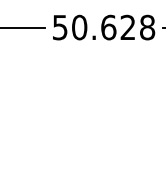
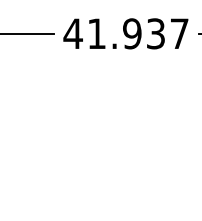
text: (103, 27) -> (125, 33), 50.628 -> 41.937

